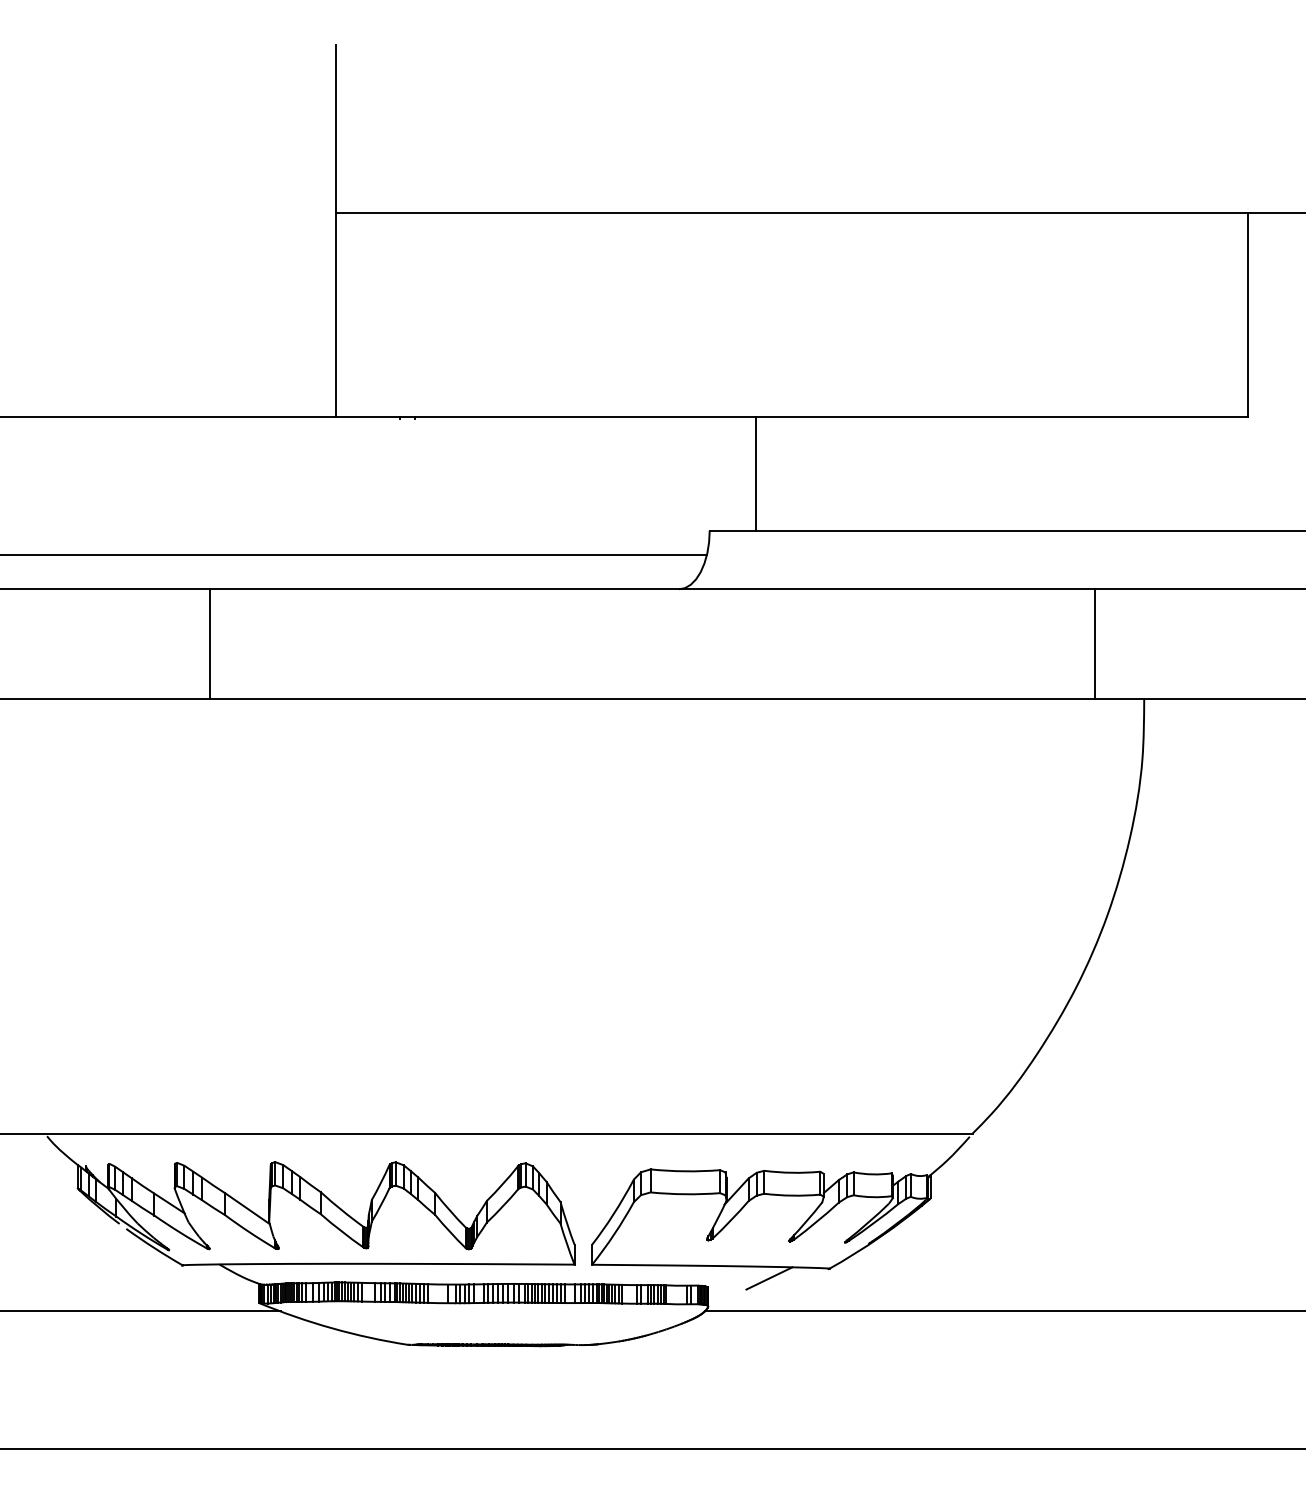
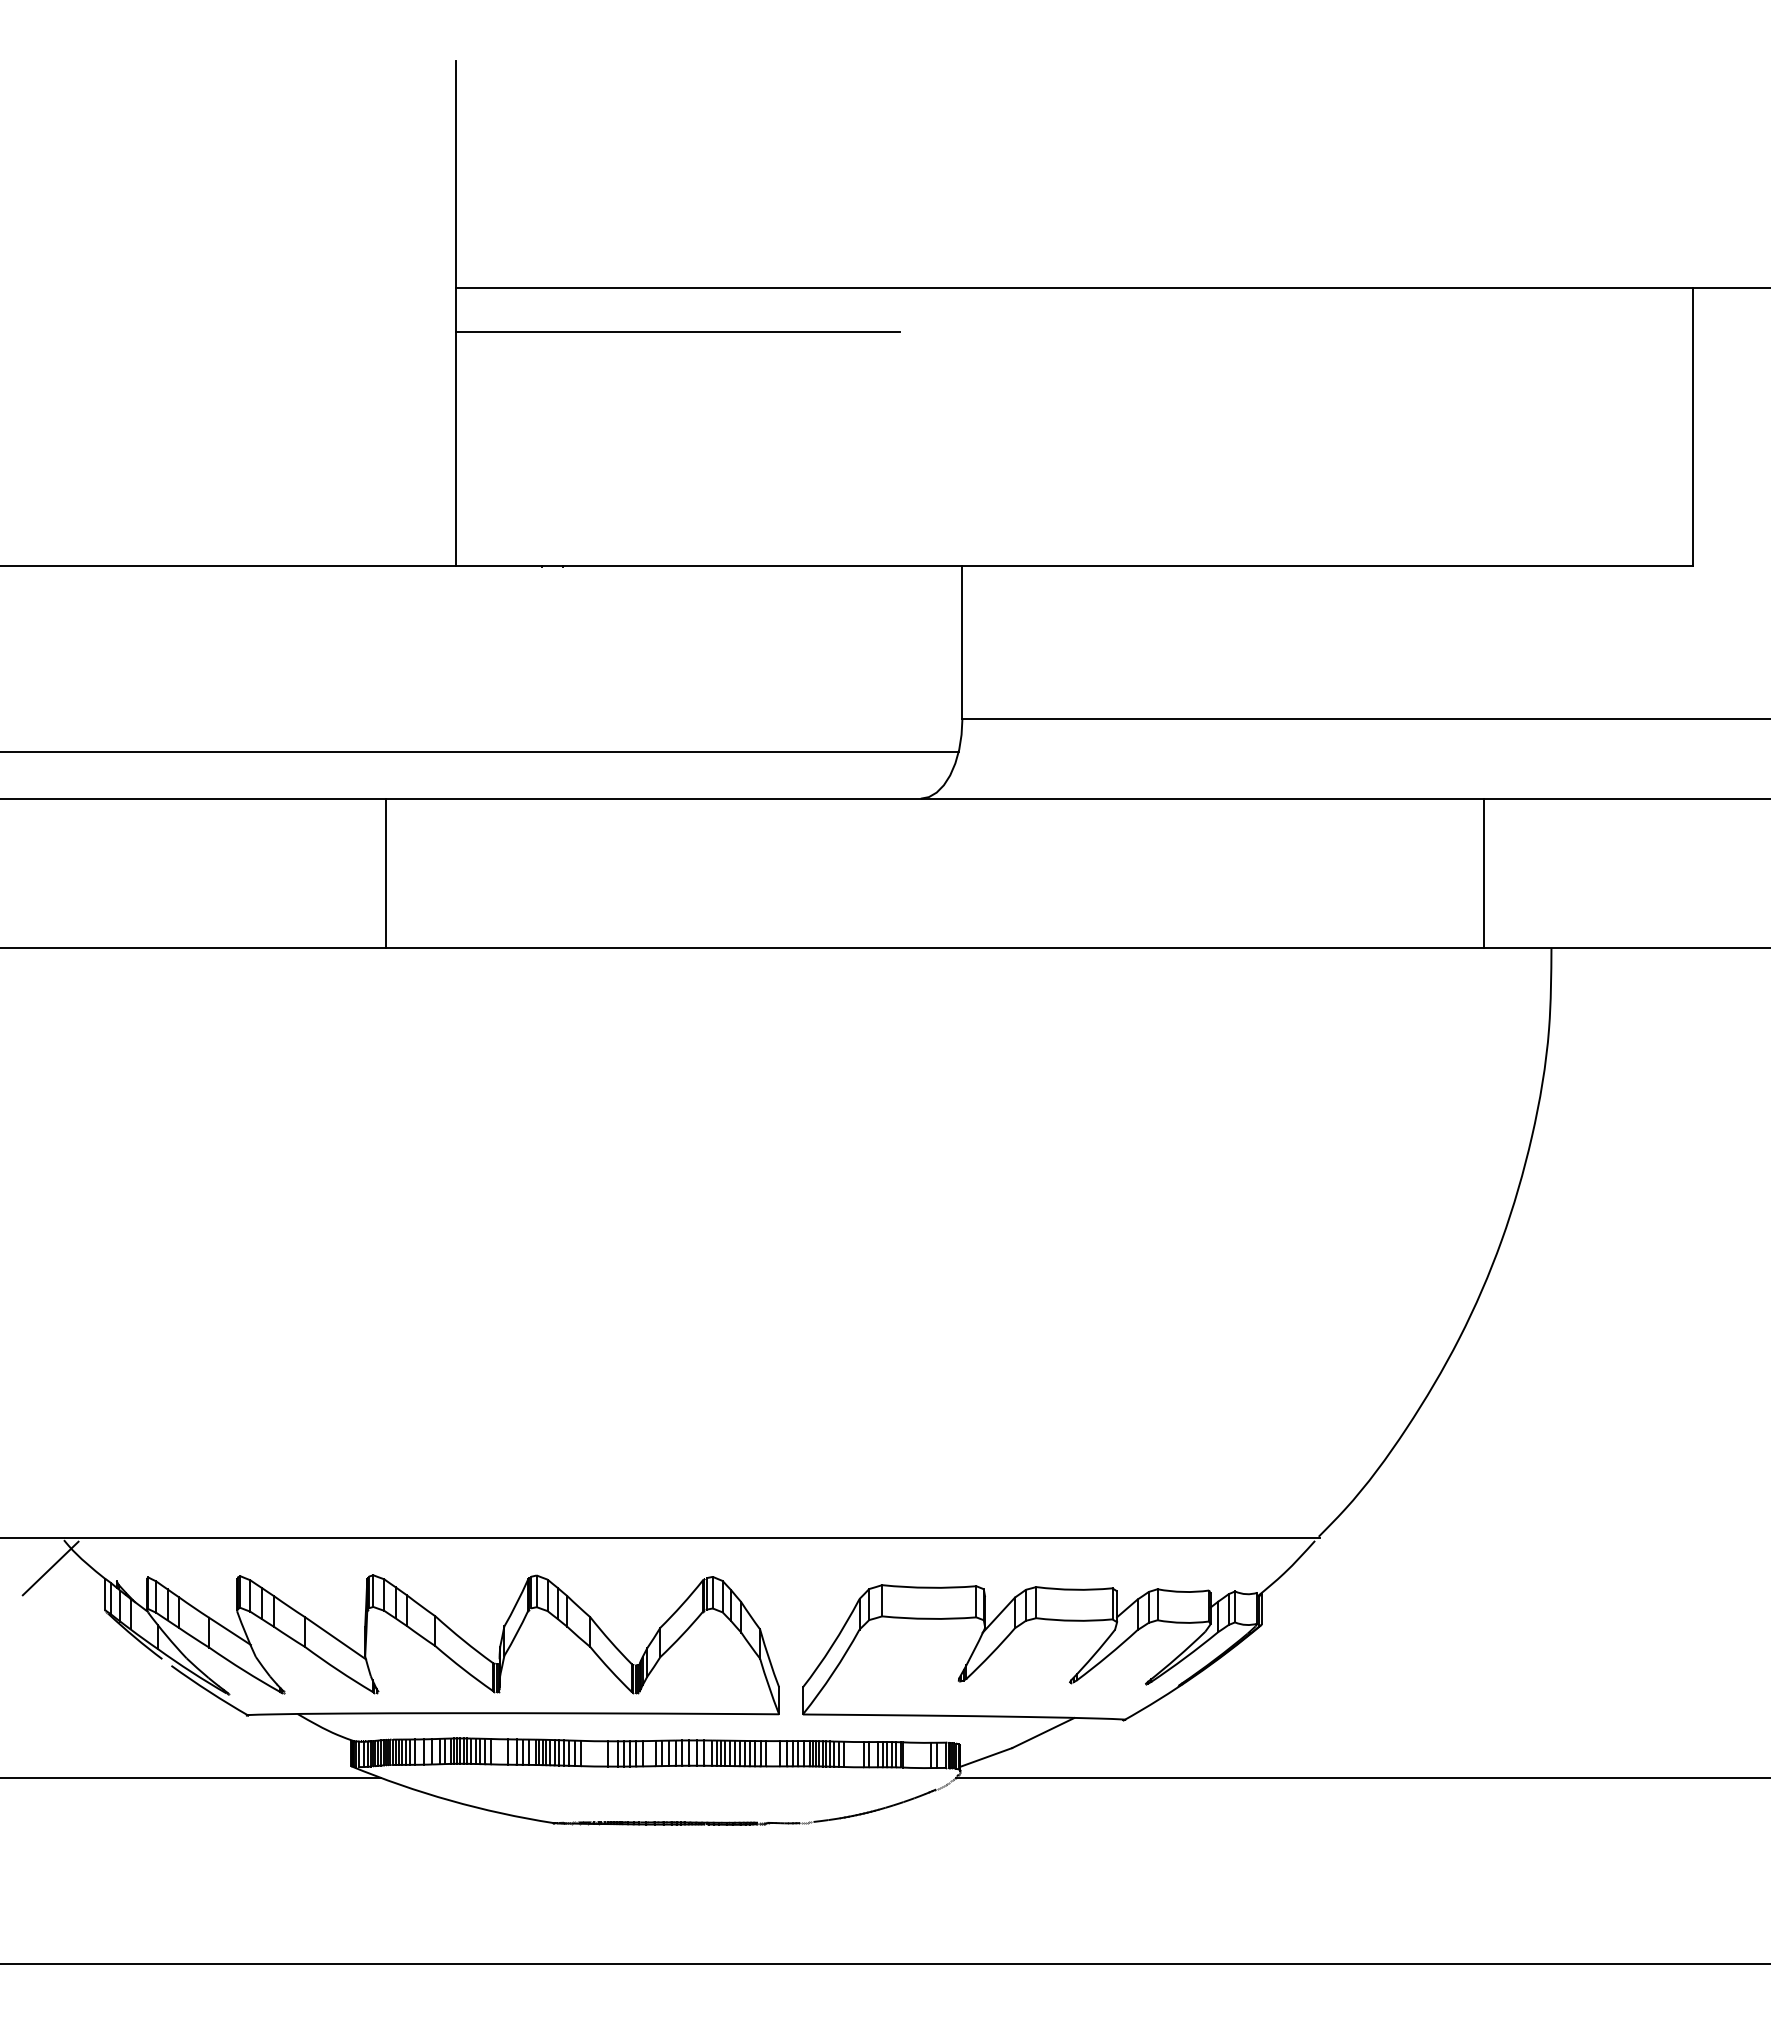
line: (499, 245) -> (677, 332), added
line: (756, 474) -> (962, 642), moved
line: (209, 643) -> (385, 872), moved
line: (37, 1157) -> (50, 1568), added
line: (727, 1296) -> (986, 1757), added

